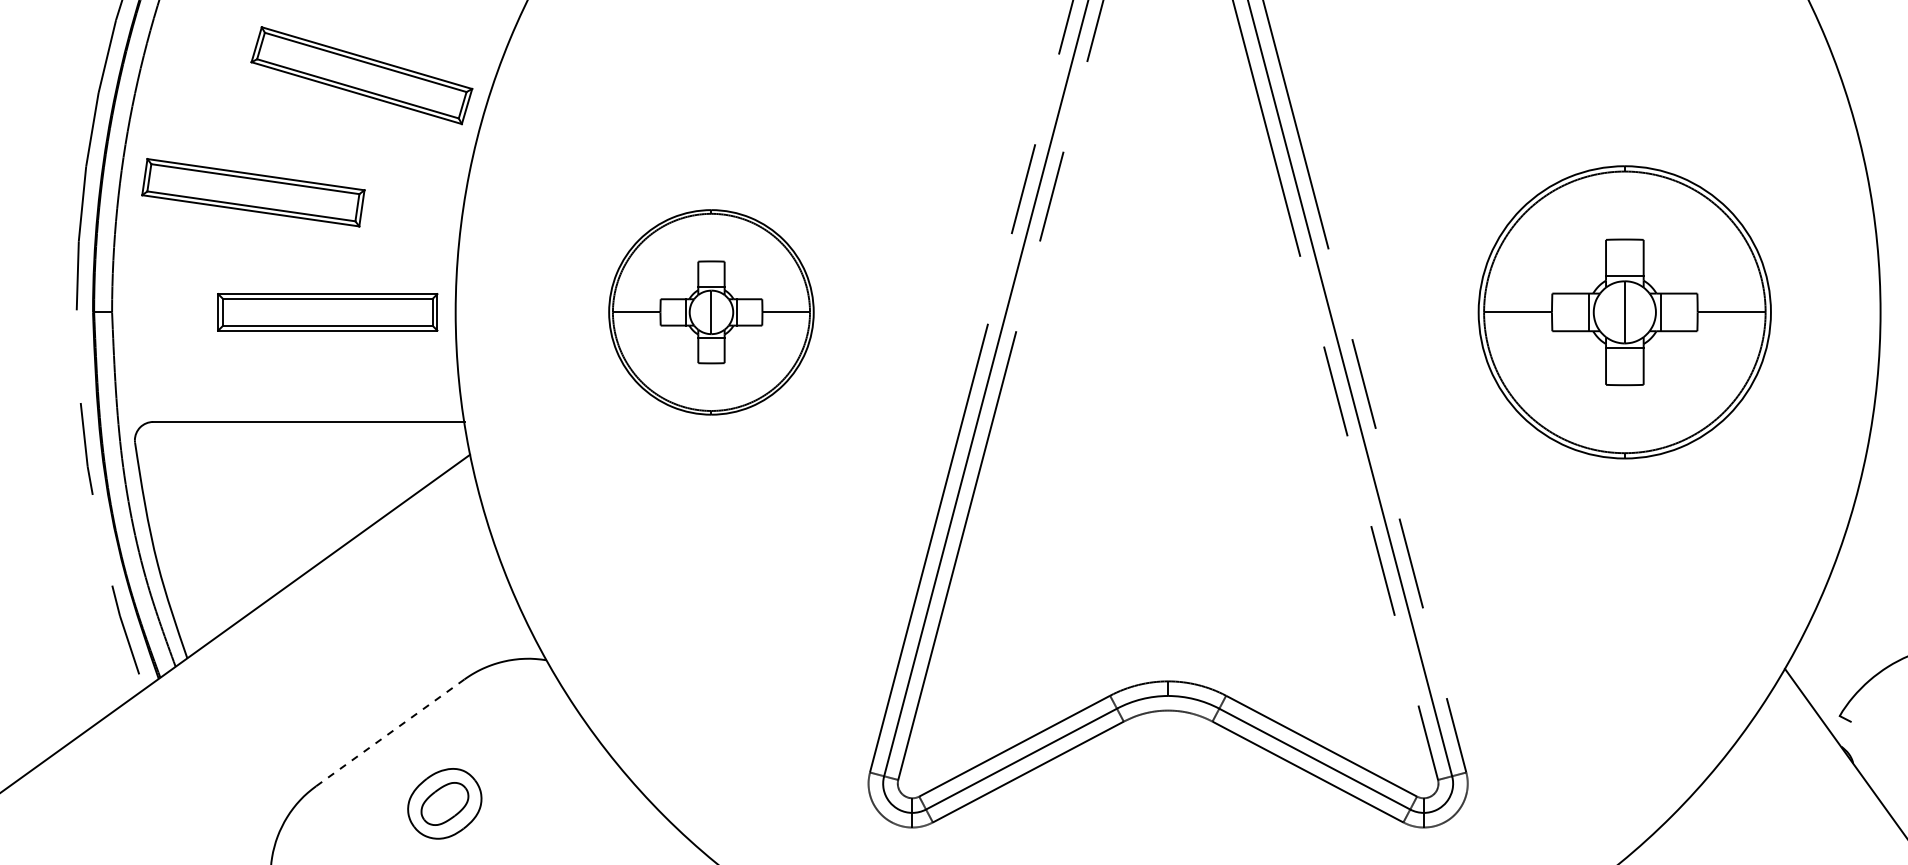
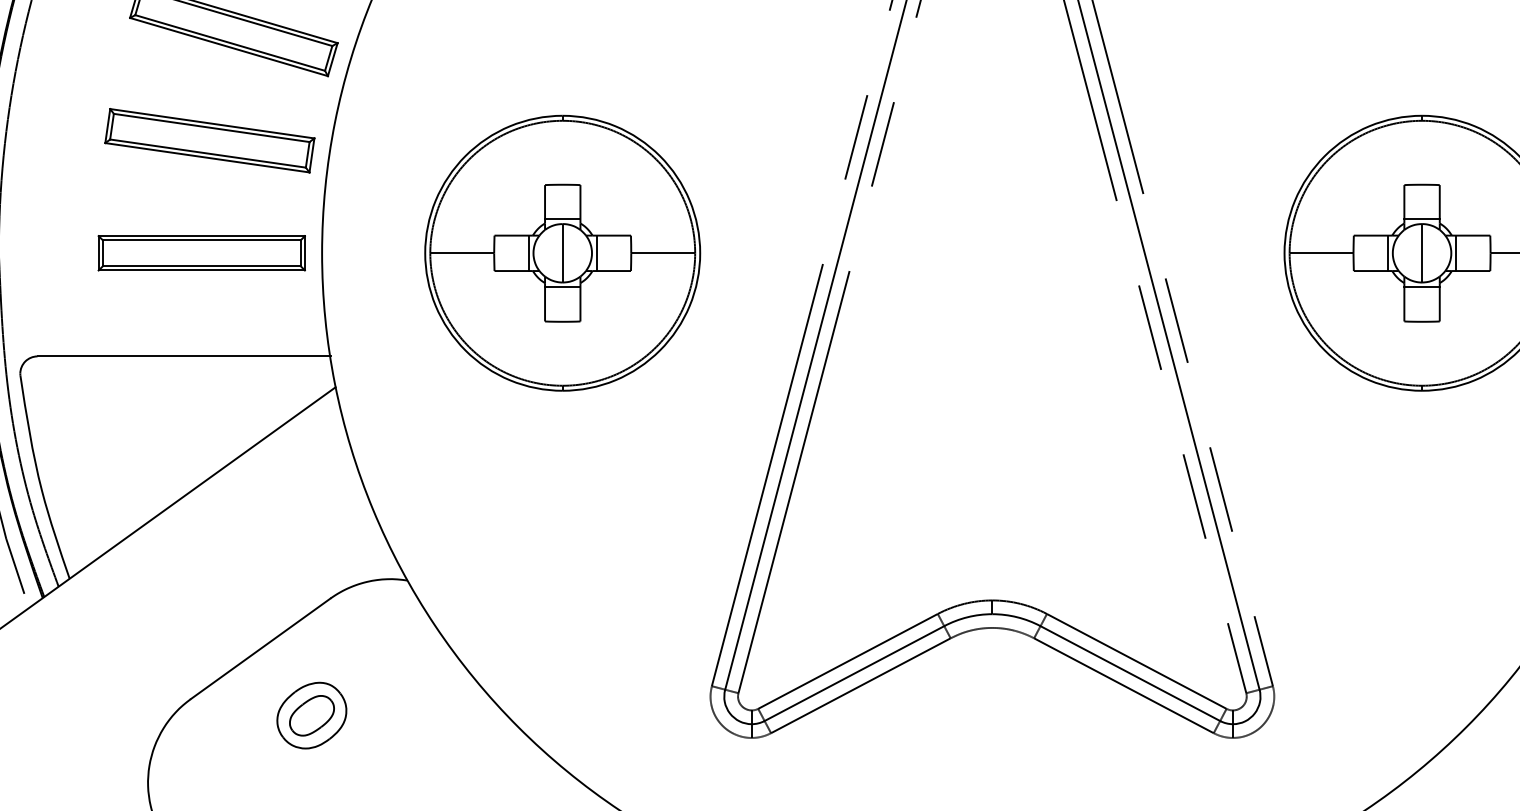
part: (253, 192) -> (209, 140), moved
part: (711, 312) -> (562, 253), size x1.43
line: (390, 732) -> (260, 648), dashed -> solid

